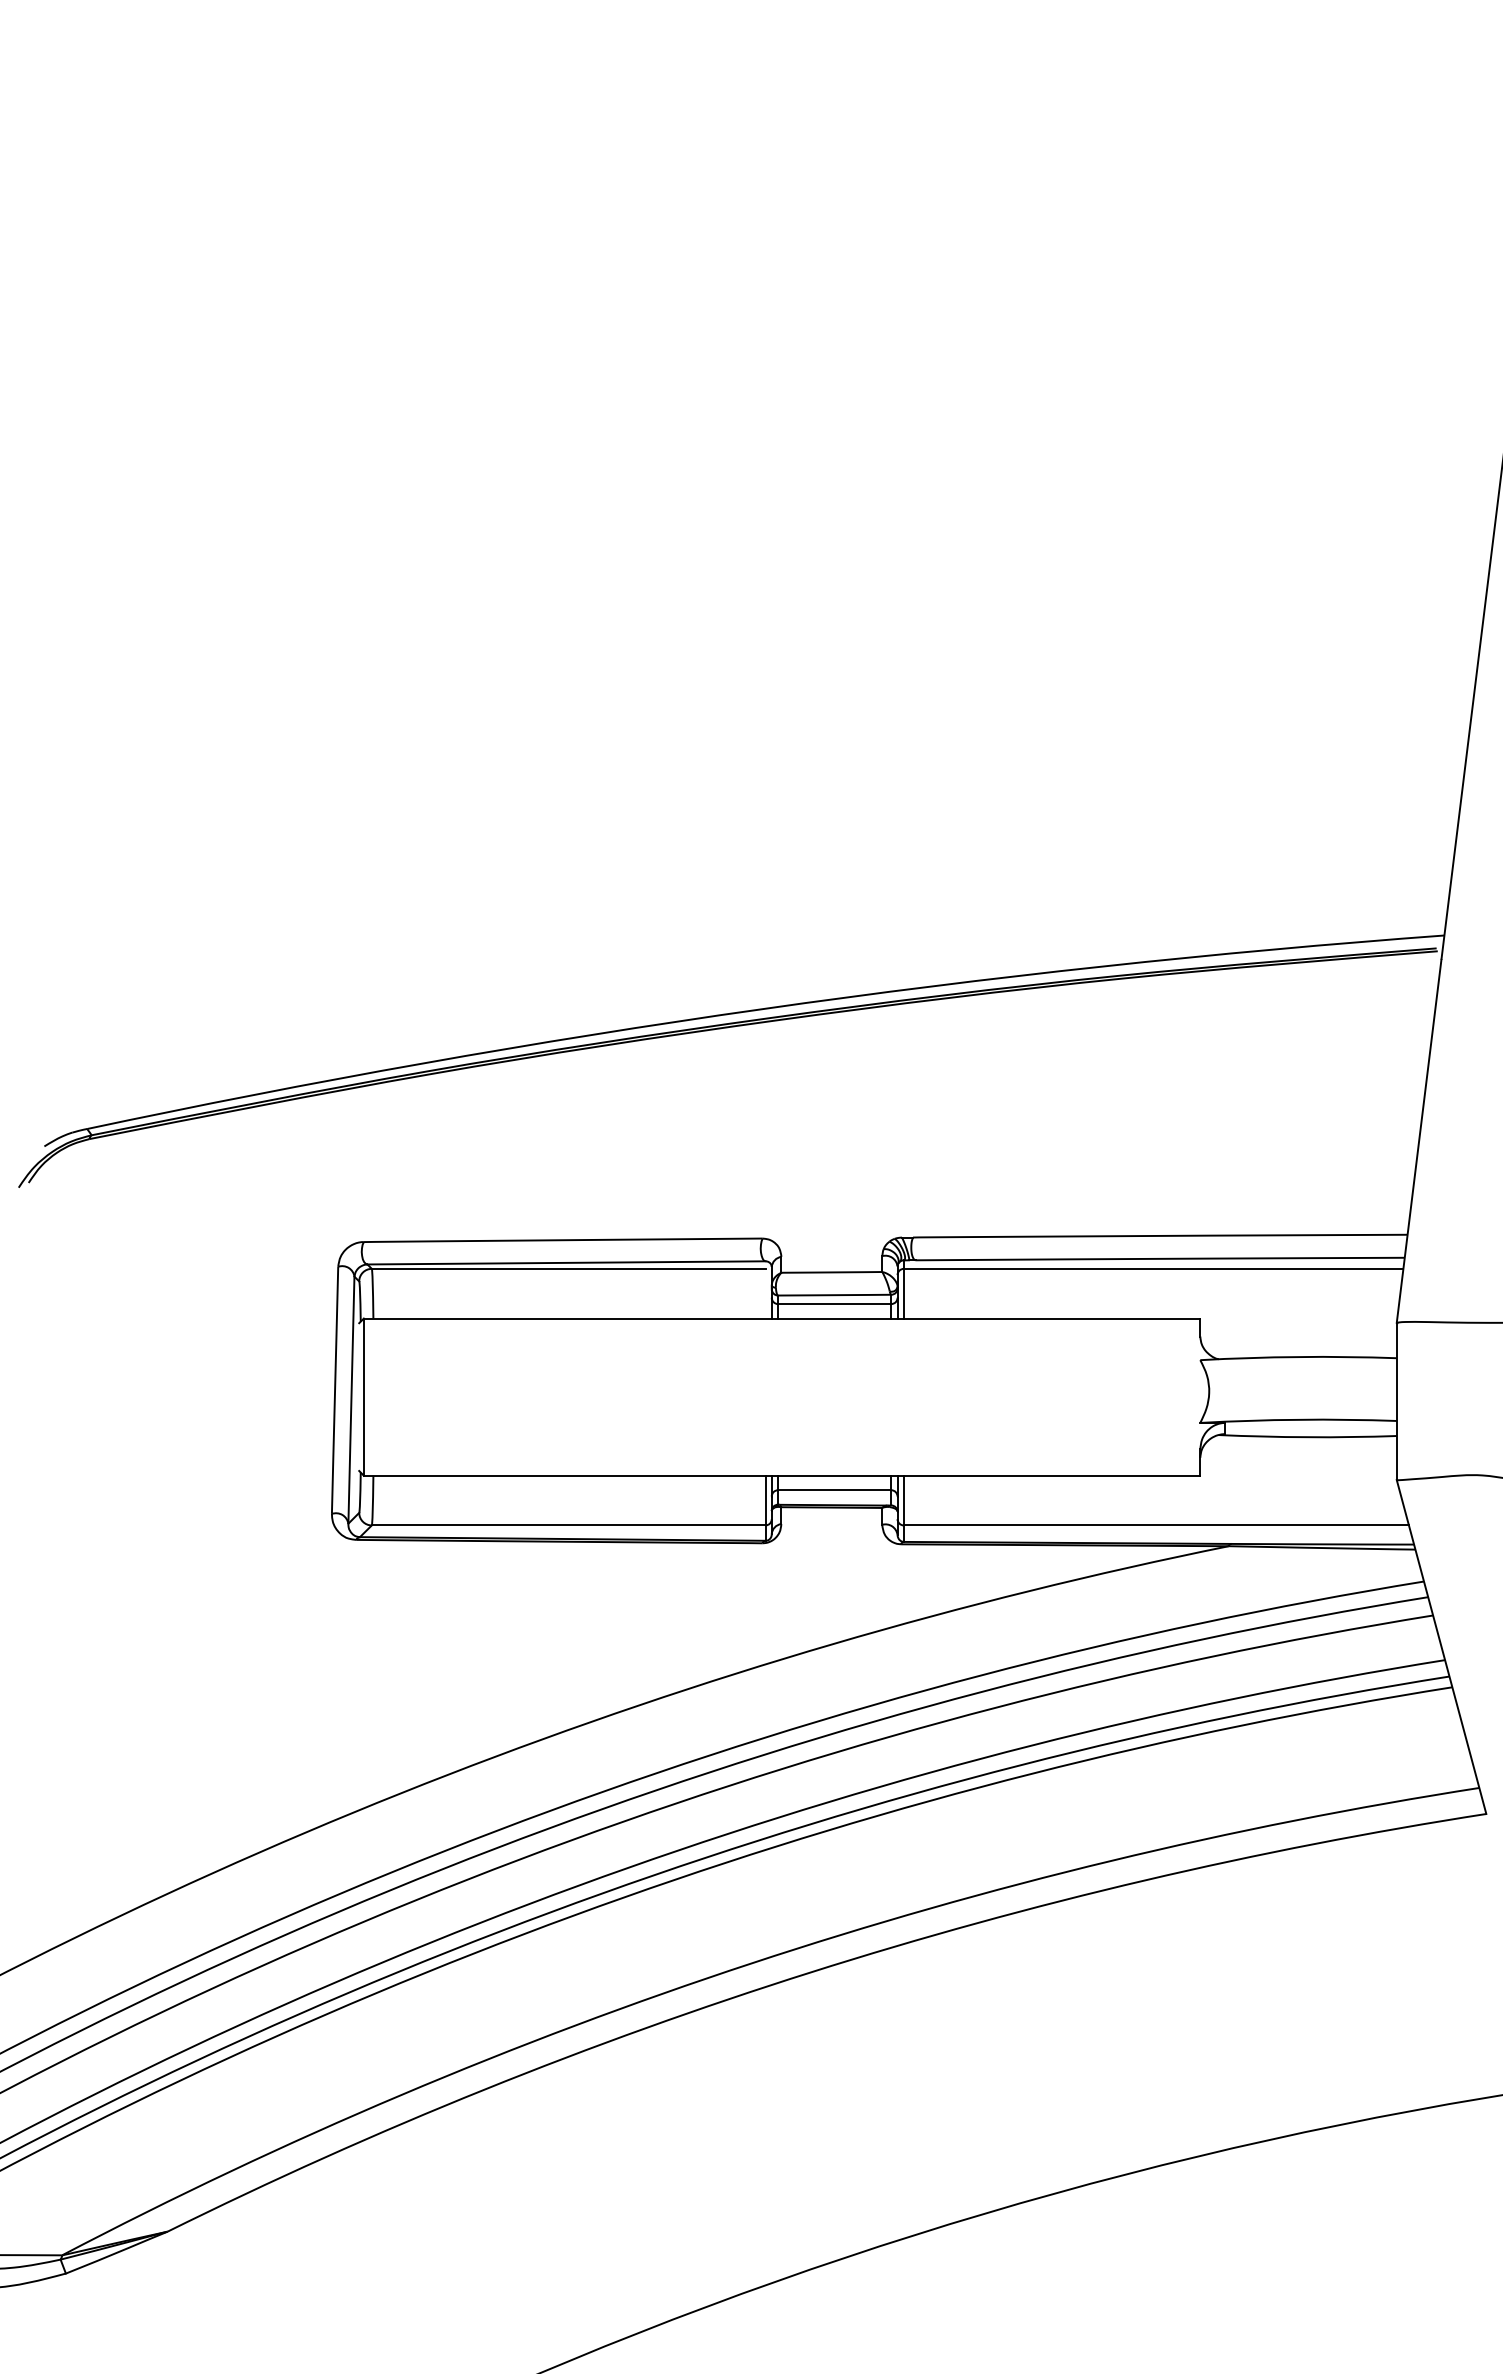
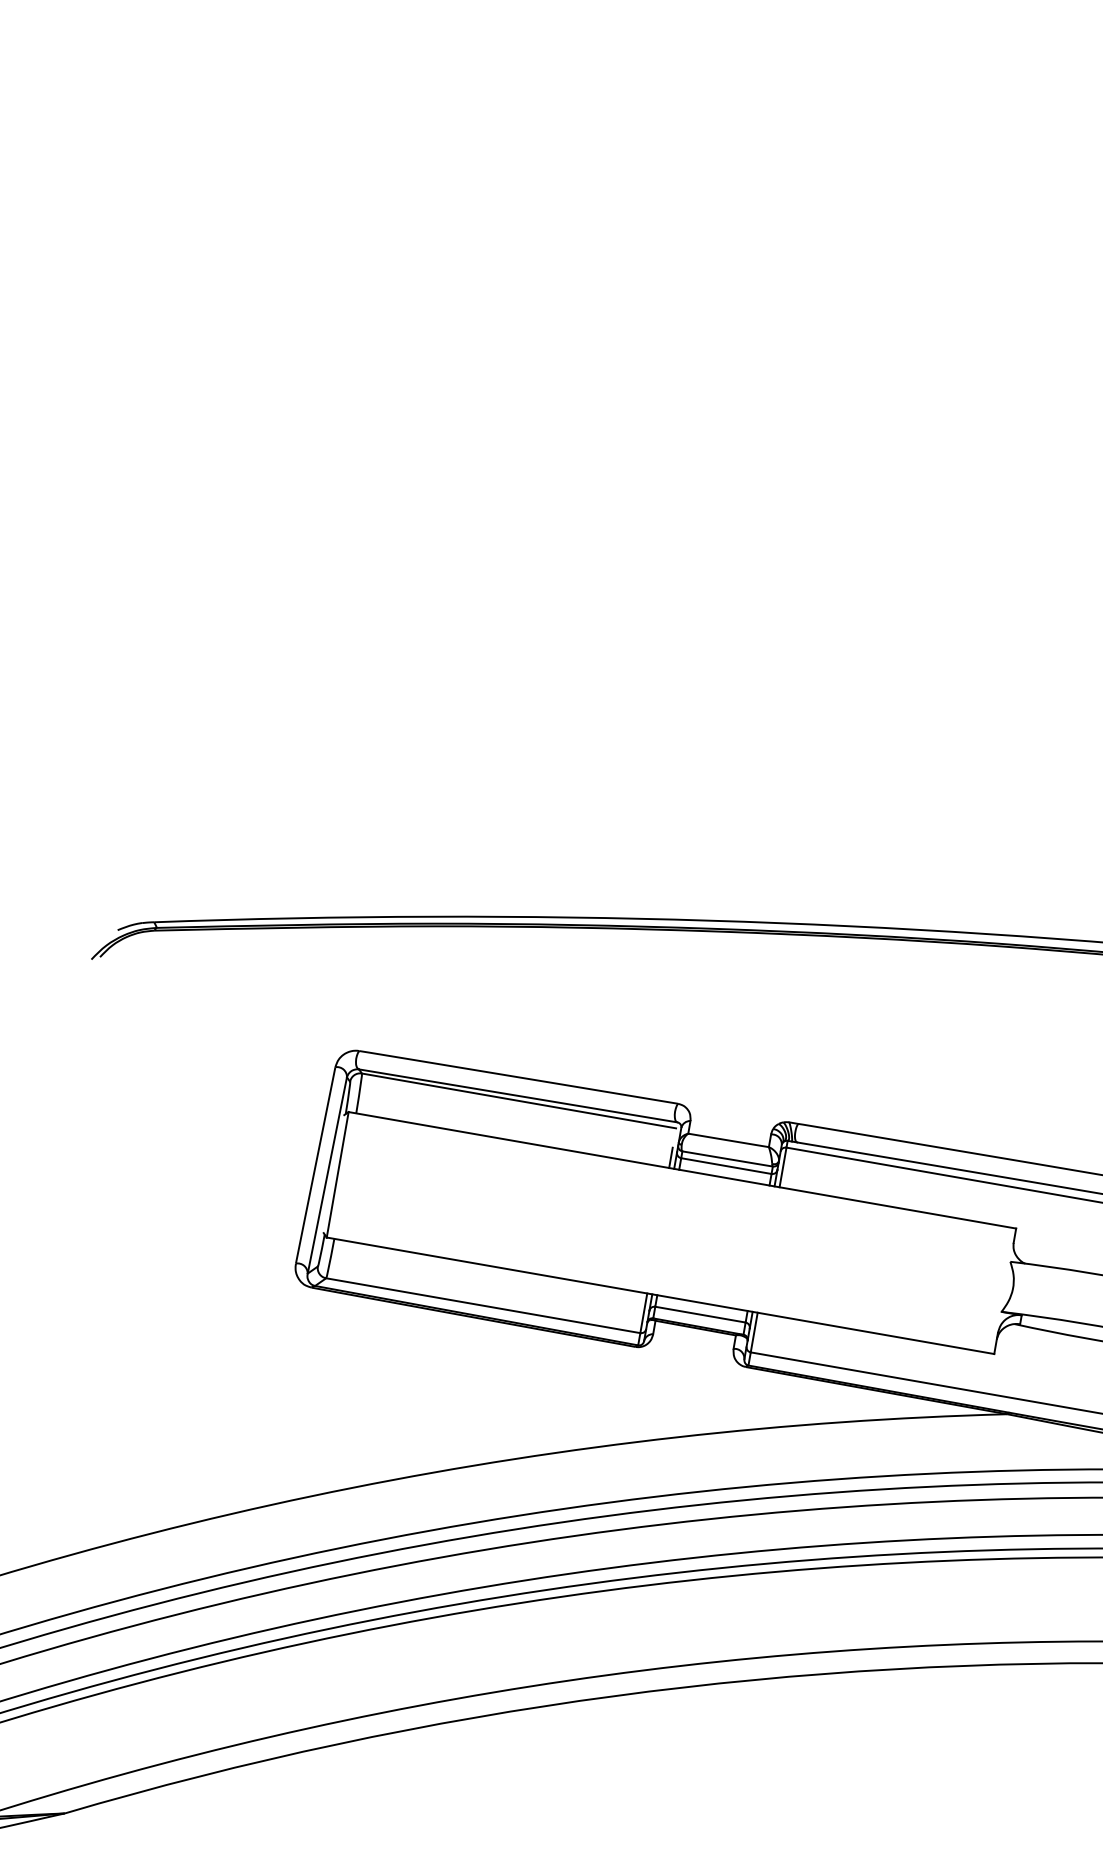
line: (765, 1305) -> (670, 1157), added

